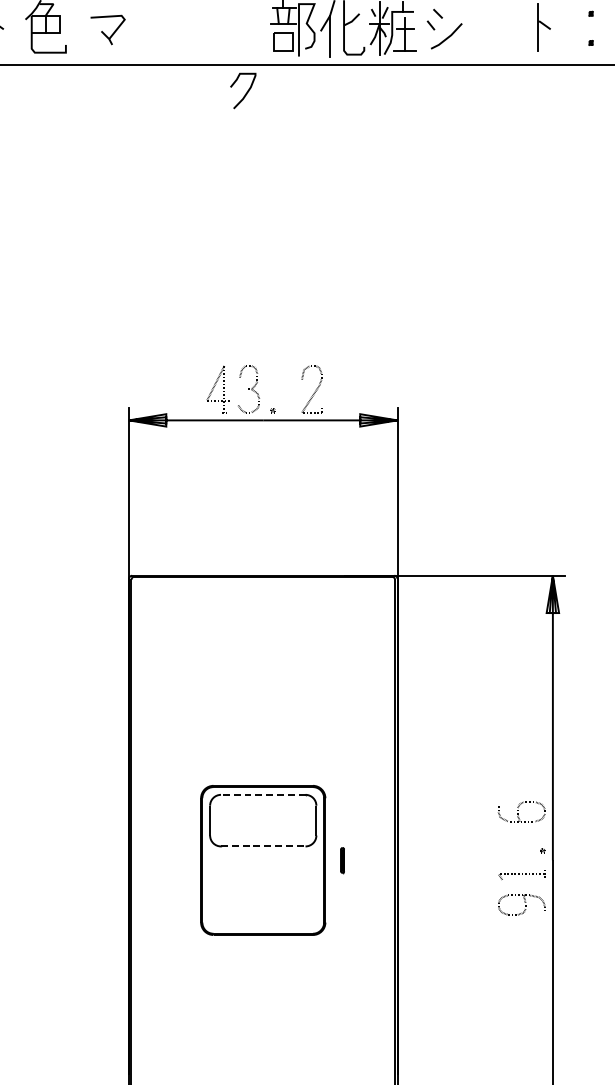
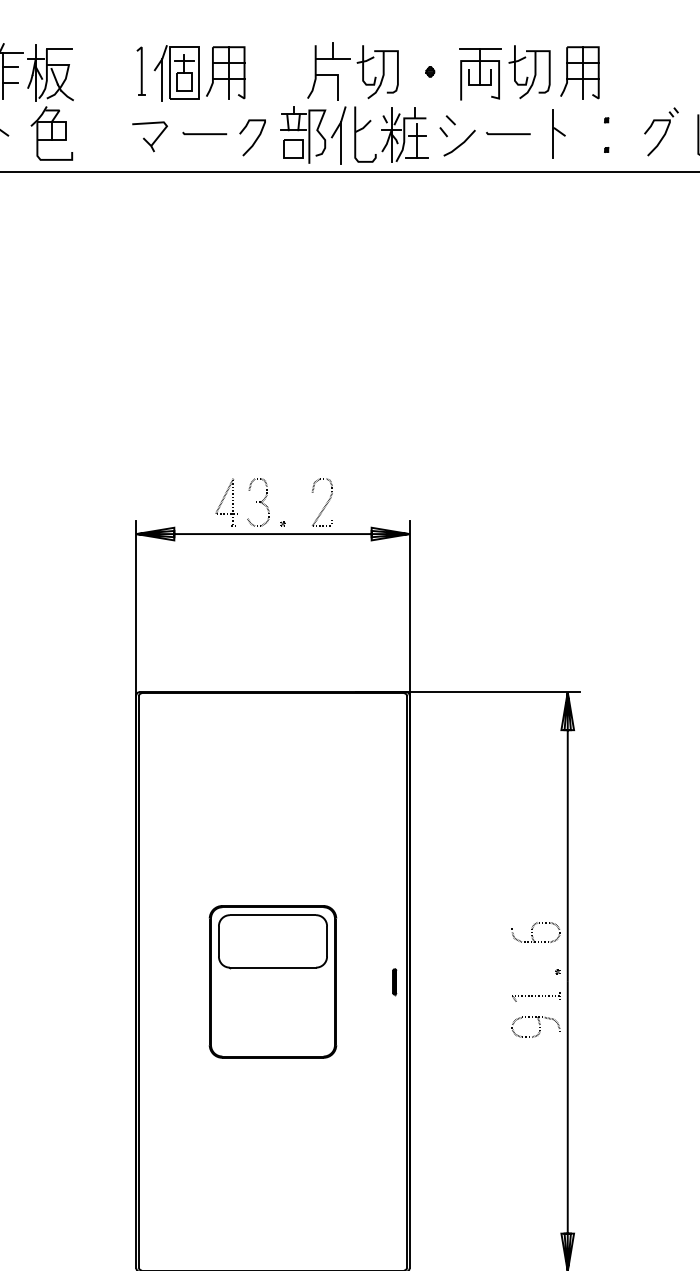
line: (195, 26) -> (204, 133), added
line: (494, 26) -> (508, 133), added
part: (107, 29) -> (149, 136), moved
curve: (246, 92) -> (255, 139), moved
line: (263, 795) -> (273, 915), dashed -> solid
line: (263, 846) -> (273, 967), dashed -> solid
part: (342, 861) -> (394, 982), moved

